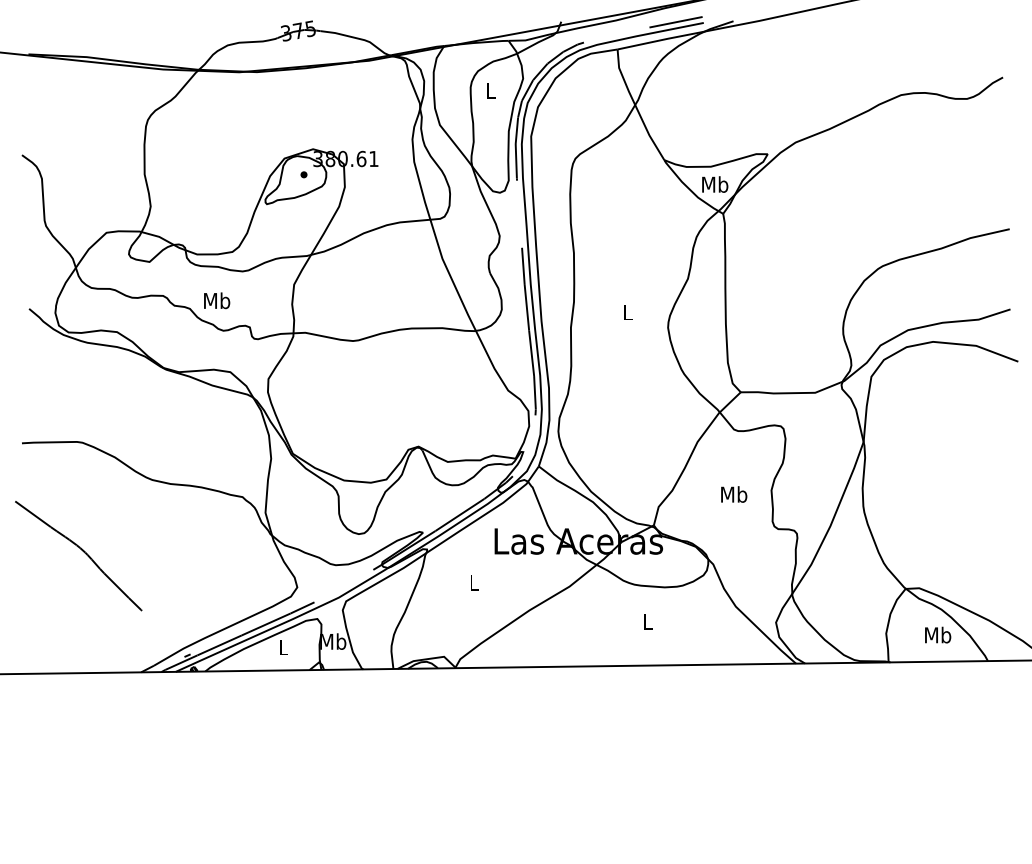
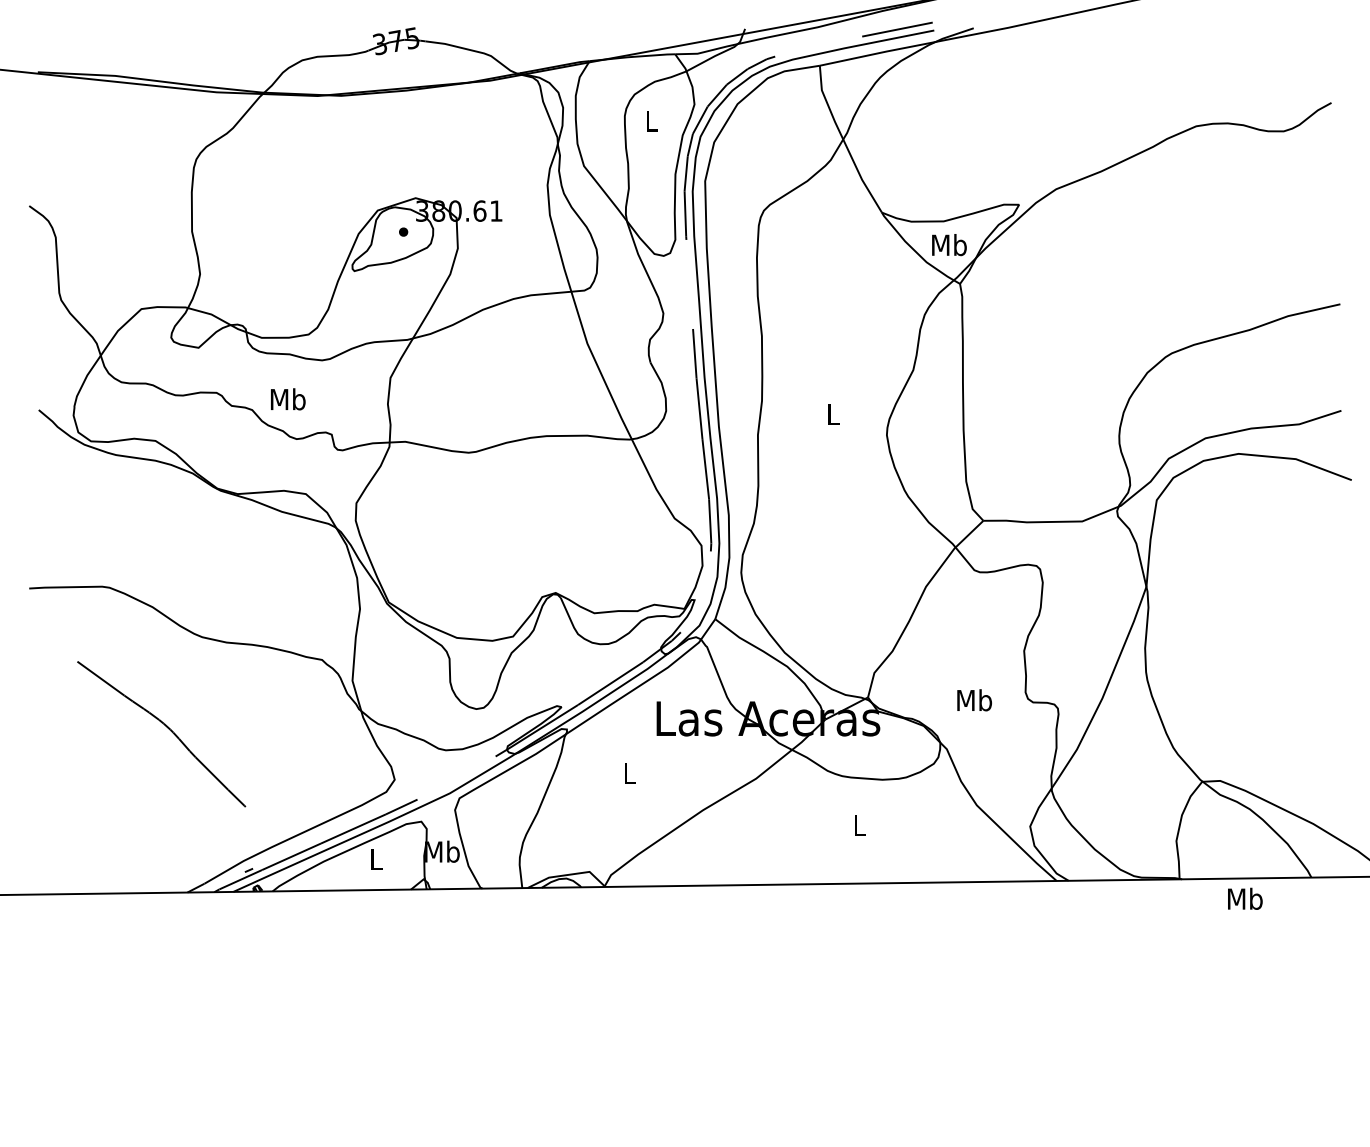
text: (734, 494) -> (975, 700), moved
curve: (82, 551) -> (166, 728), moved
text: (938, 634) -> (1245, 898), moved

